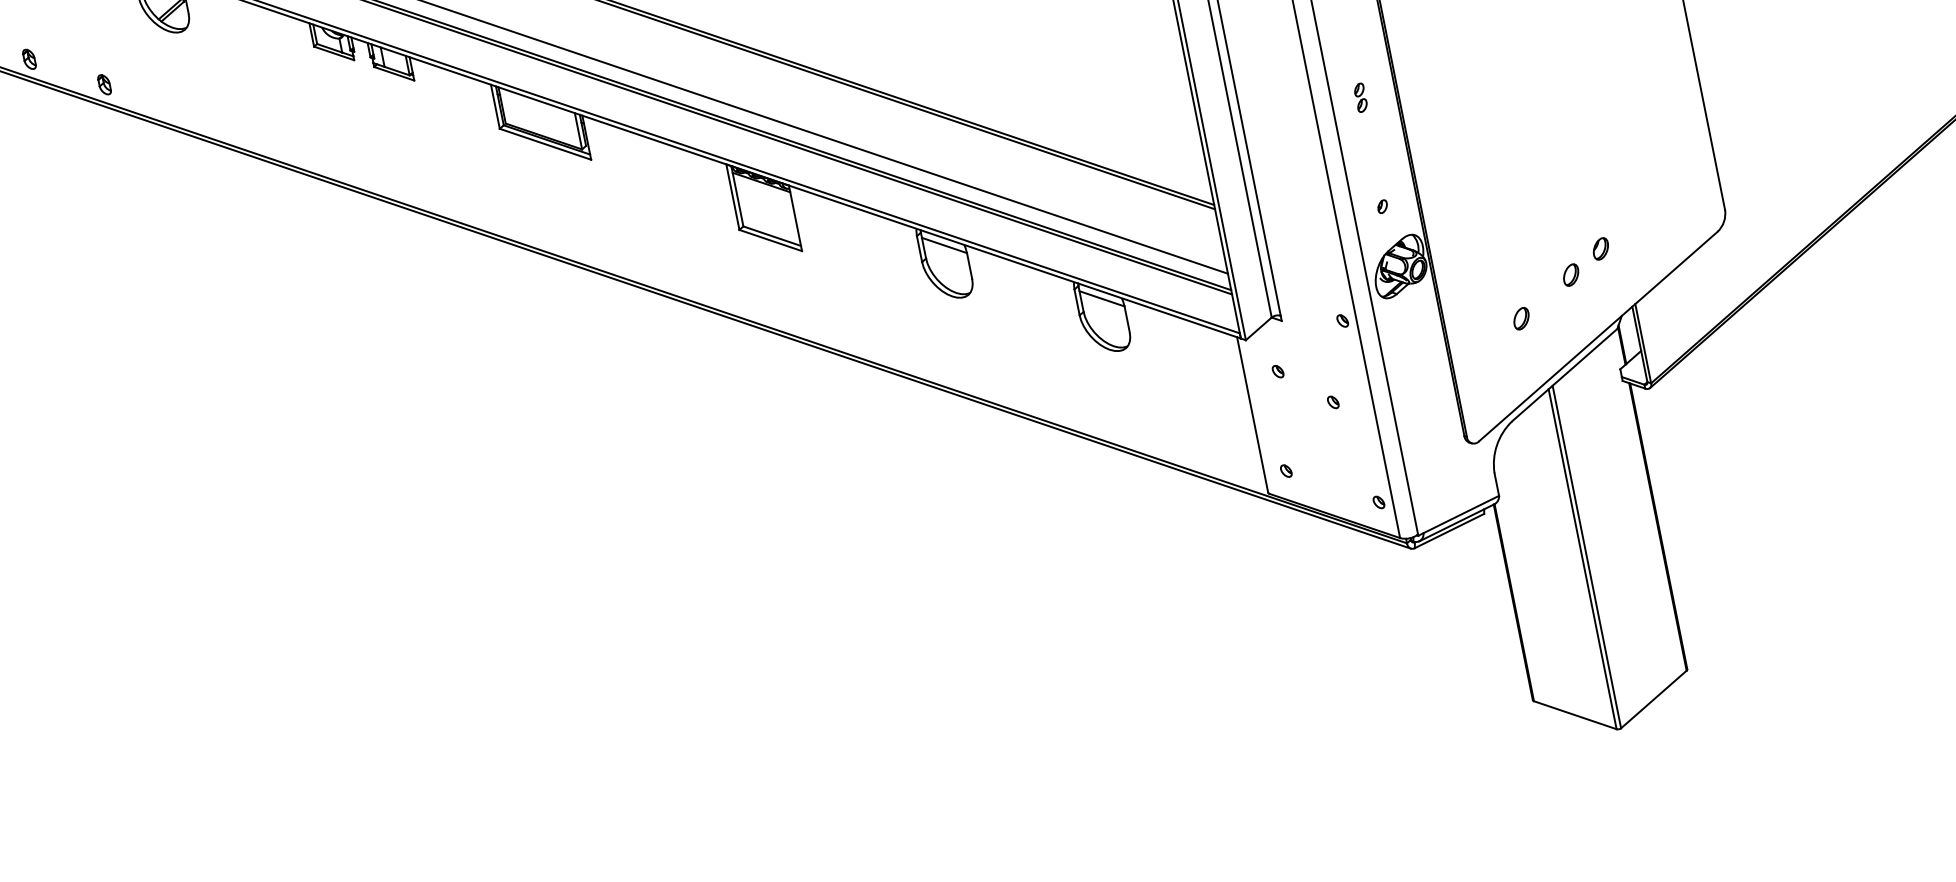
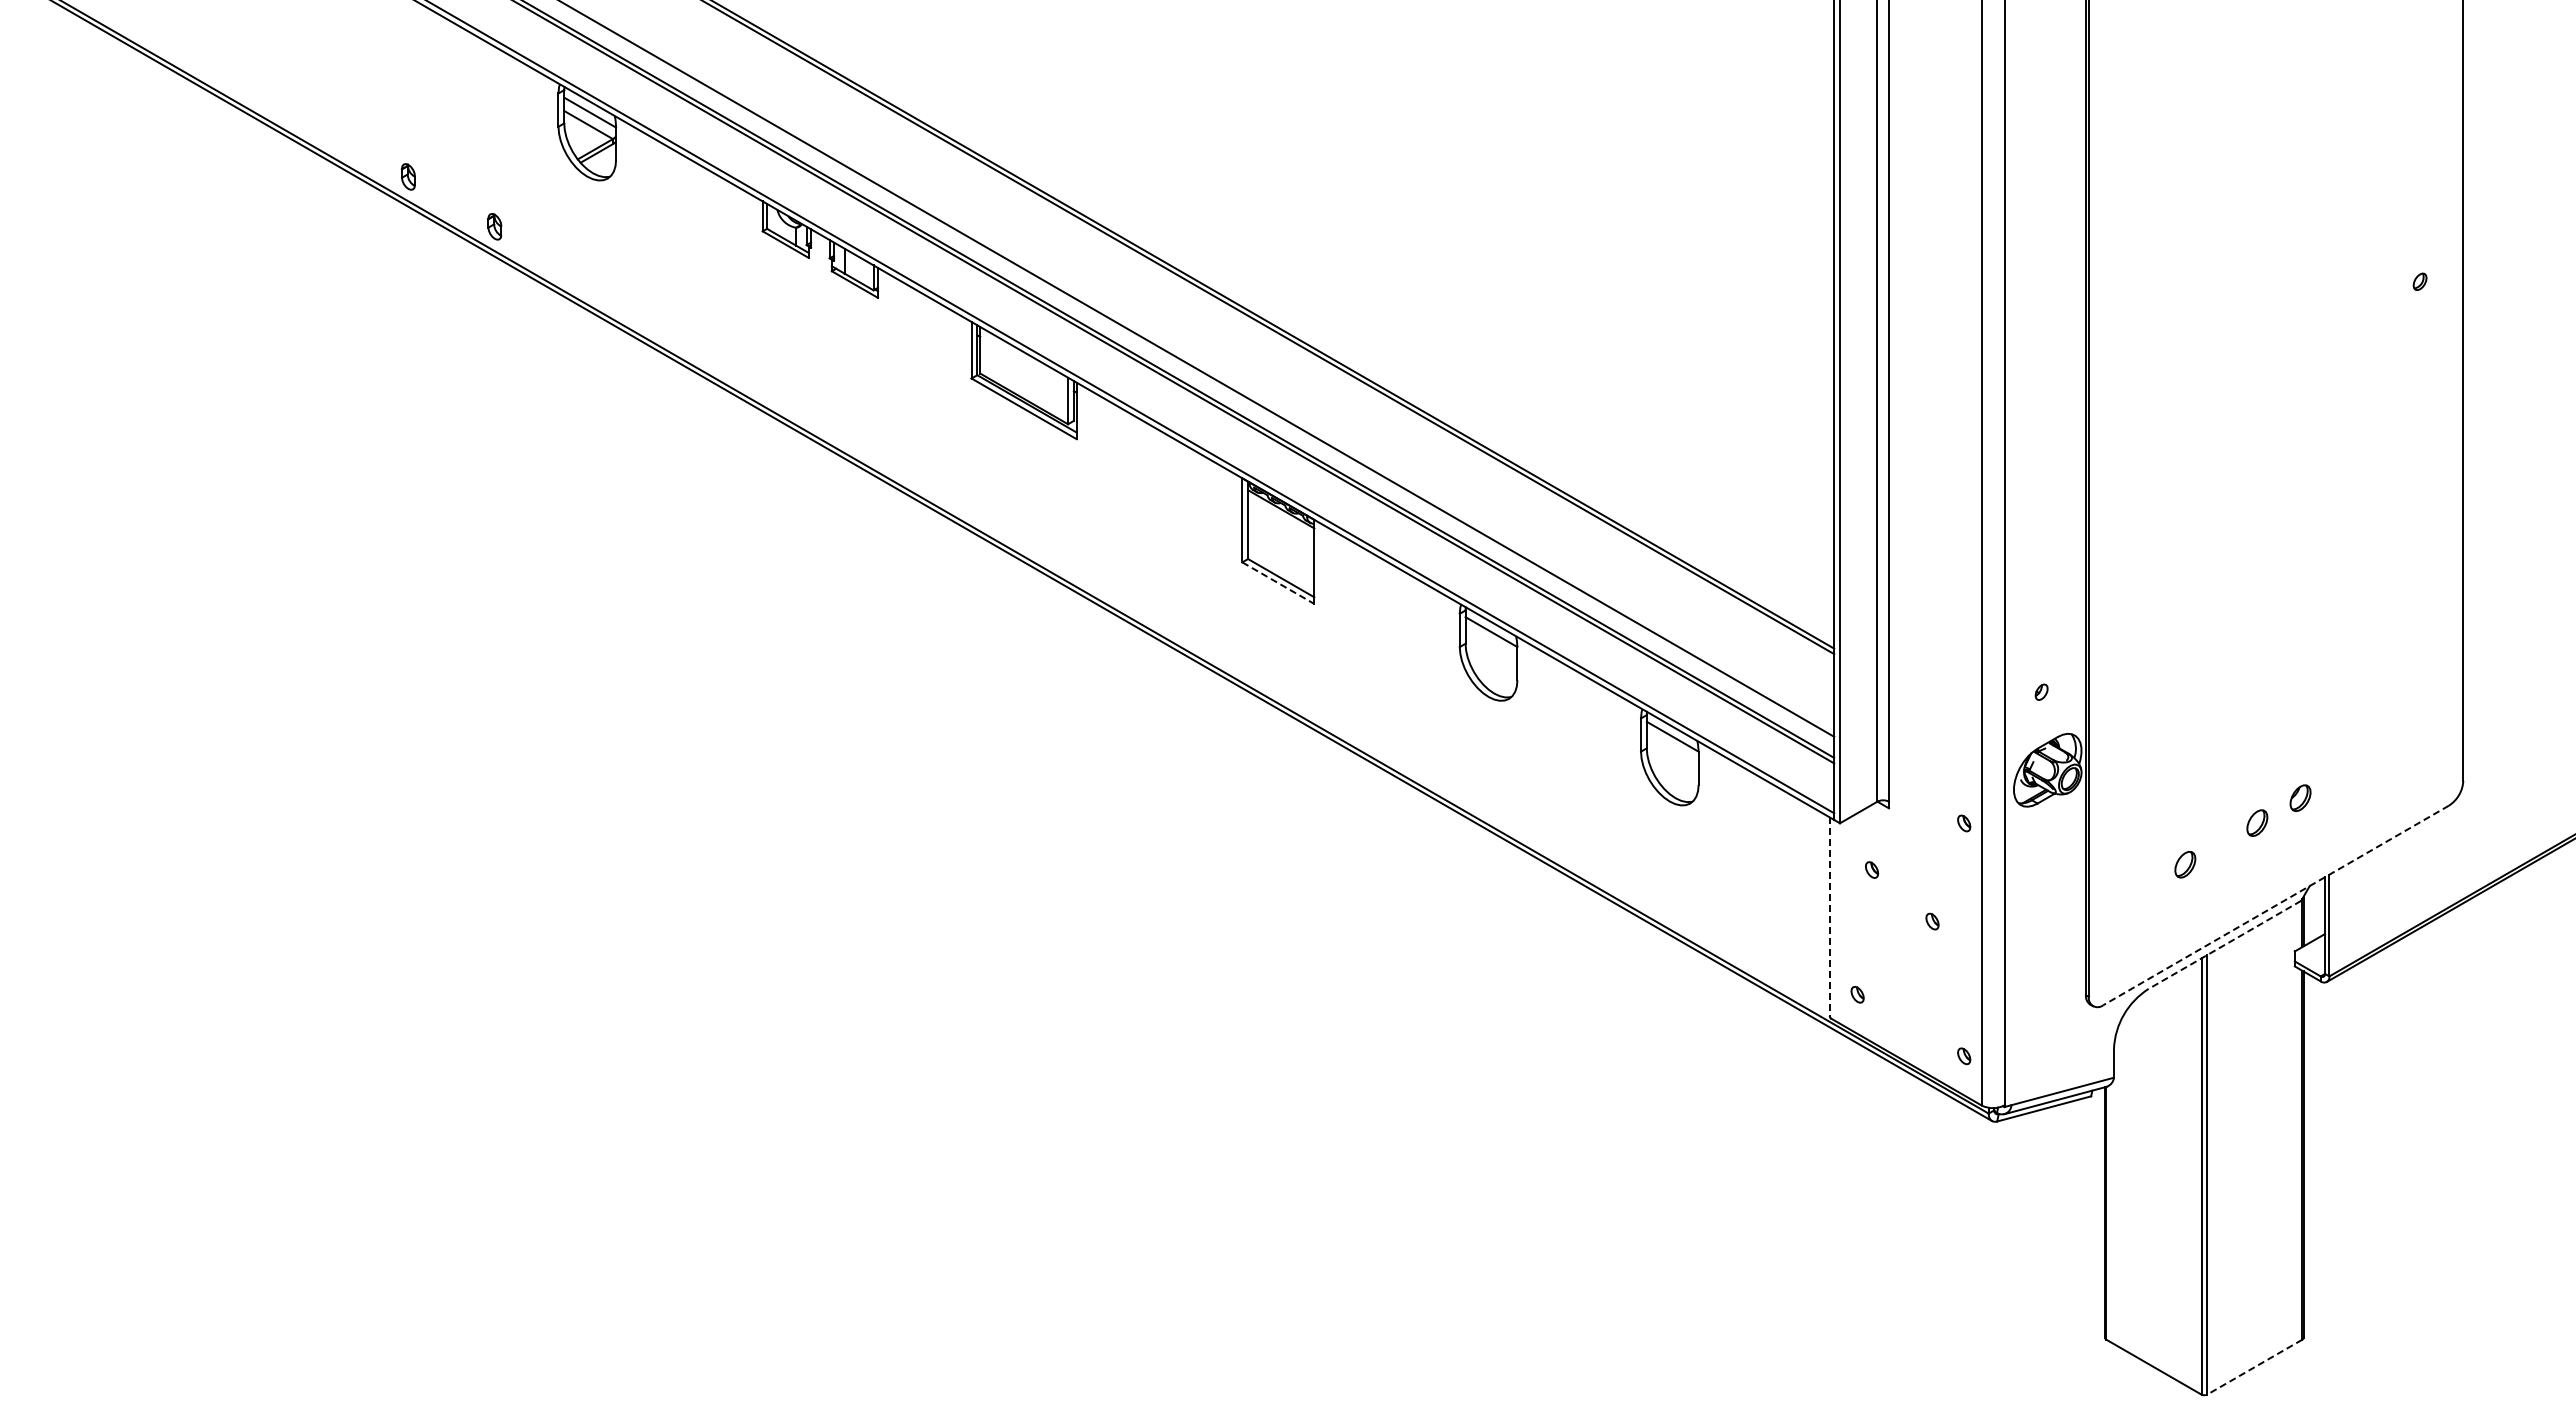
part: (1360, 97) -> (2041, 552), removed
line: (770, 240) -> (1278, 583), solid -> dashed
line: (1598, 336) -> (2276, 905), solid -> dashed
line: (1564, 375) -> (2224, 945), solid -> dashed
line: (1252, 415) -> (1829, 917), solid -> dashed
line: (1653, 699) -> (2254, 1367), solid -> dashed

